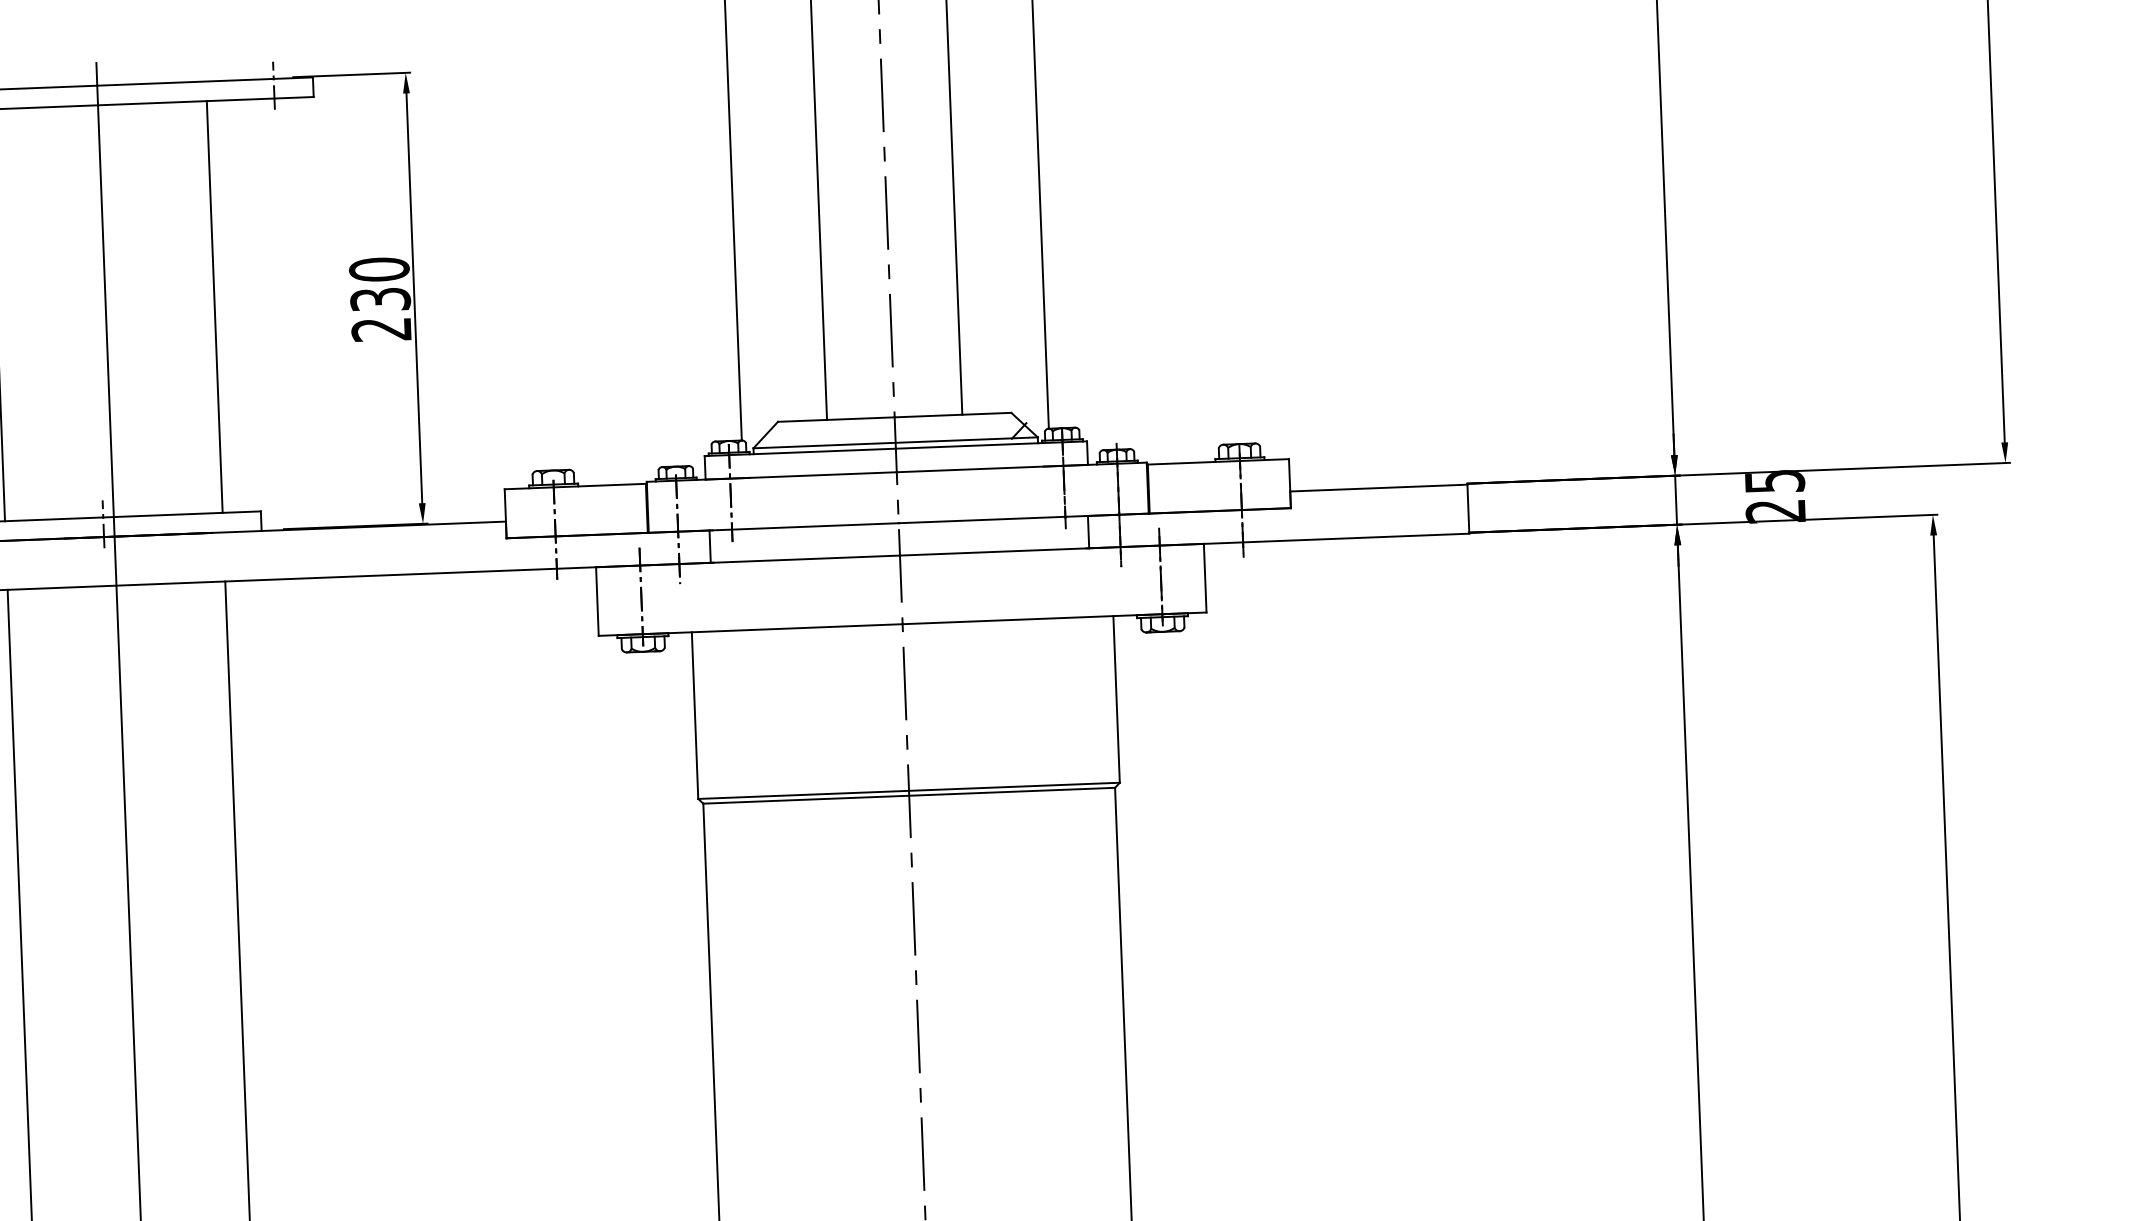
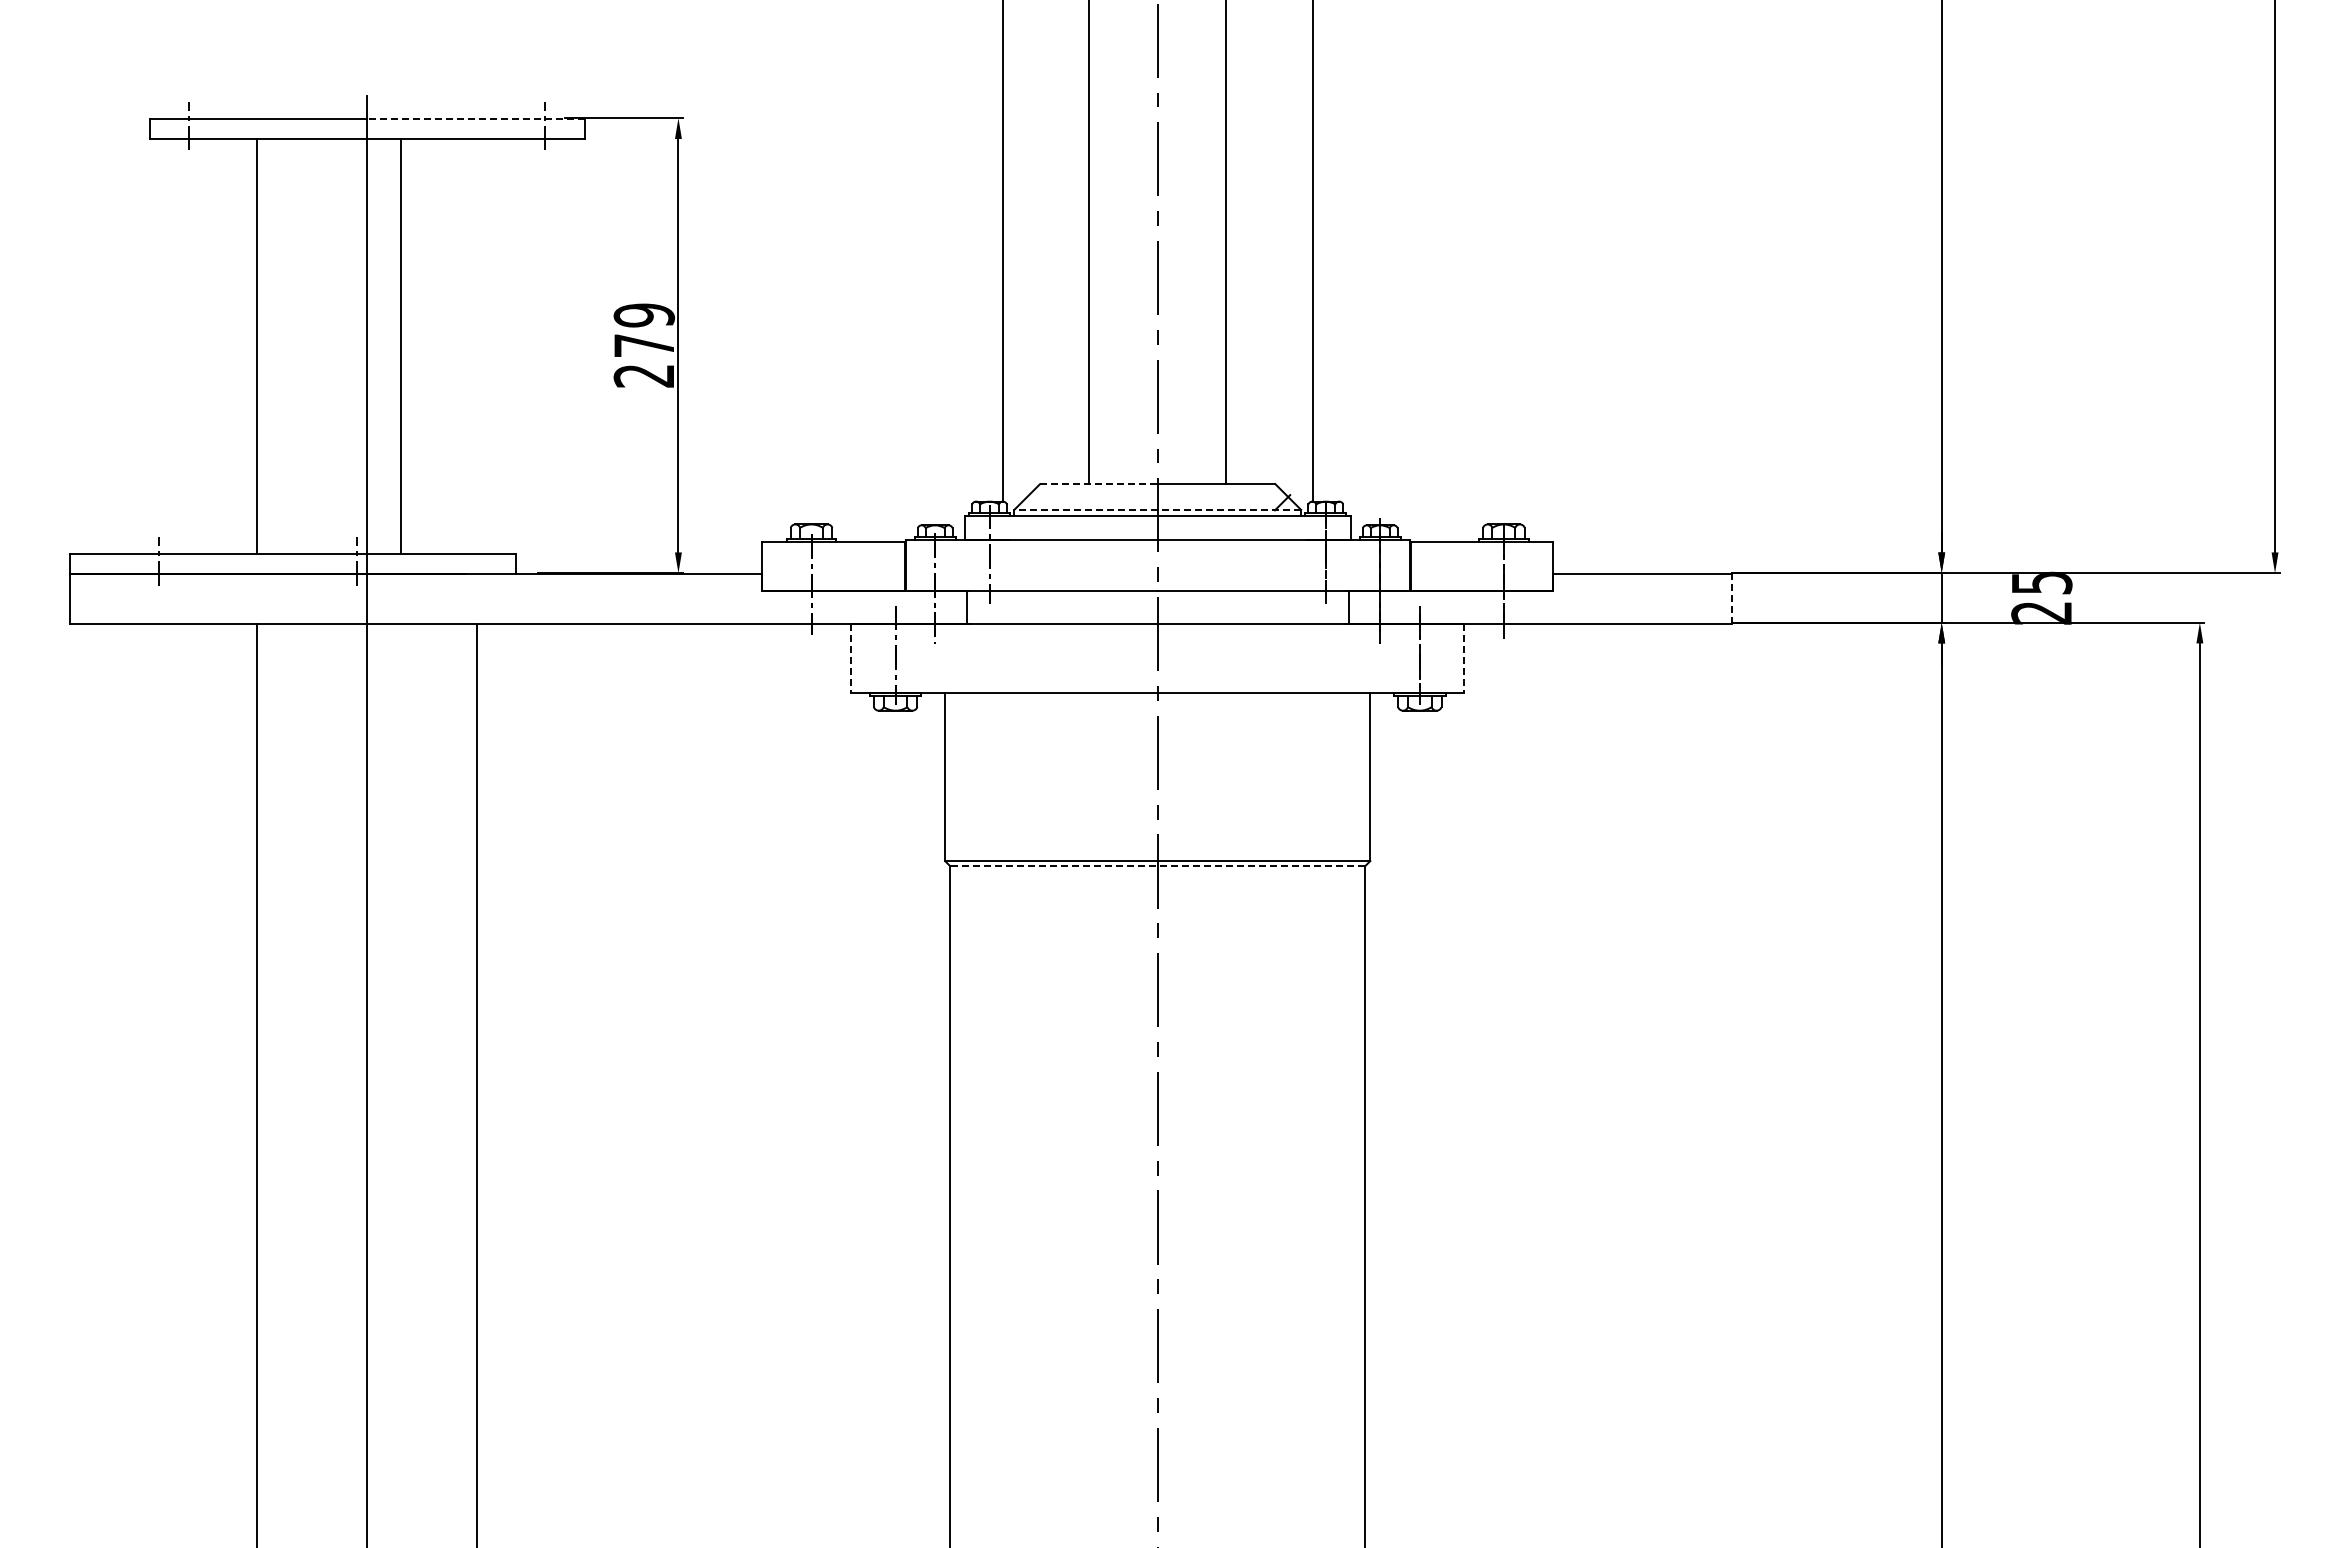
line: (205, 81) -> (476, 119), solid -> dashed
text: (380, 284) -> (644, 330), 230 -> 279
line: (214, 306) -> (400, 346), moved
line: (836, 419) -> (1098, 484), solid -> dashed
line: (895, 442) -> (1157, 509), solid -> dashed
line: (1468, 508) -> (1732, 598), solid -> dashed
line: (1205, 578) -> (1464, 658), solid -> dashed
line: (597, 601) -> (851, 658), solid -> dashed
line: (908, 795) -> (1157, 865), solid -> dashed

